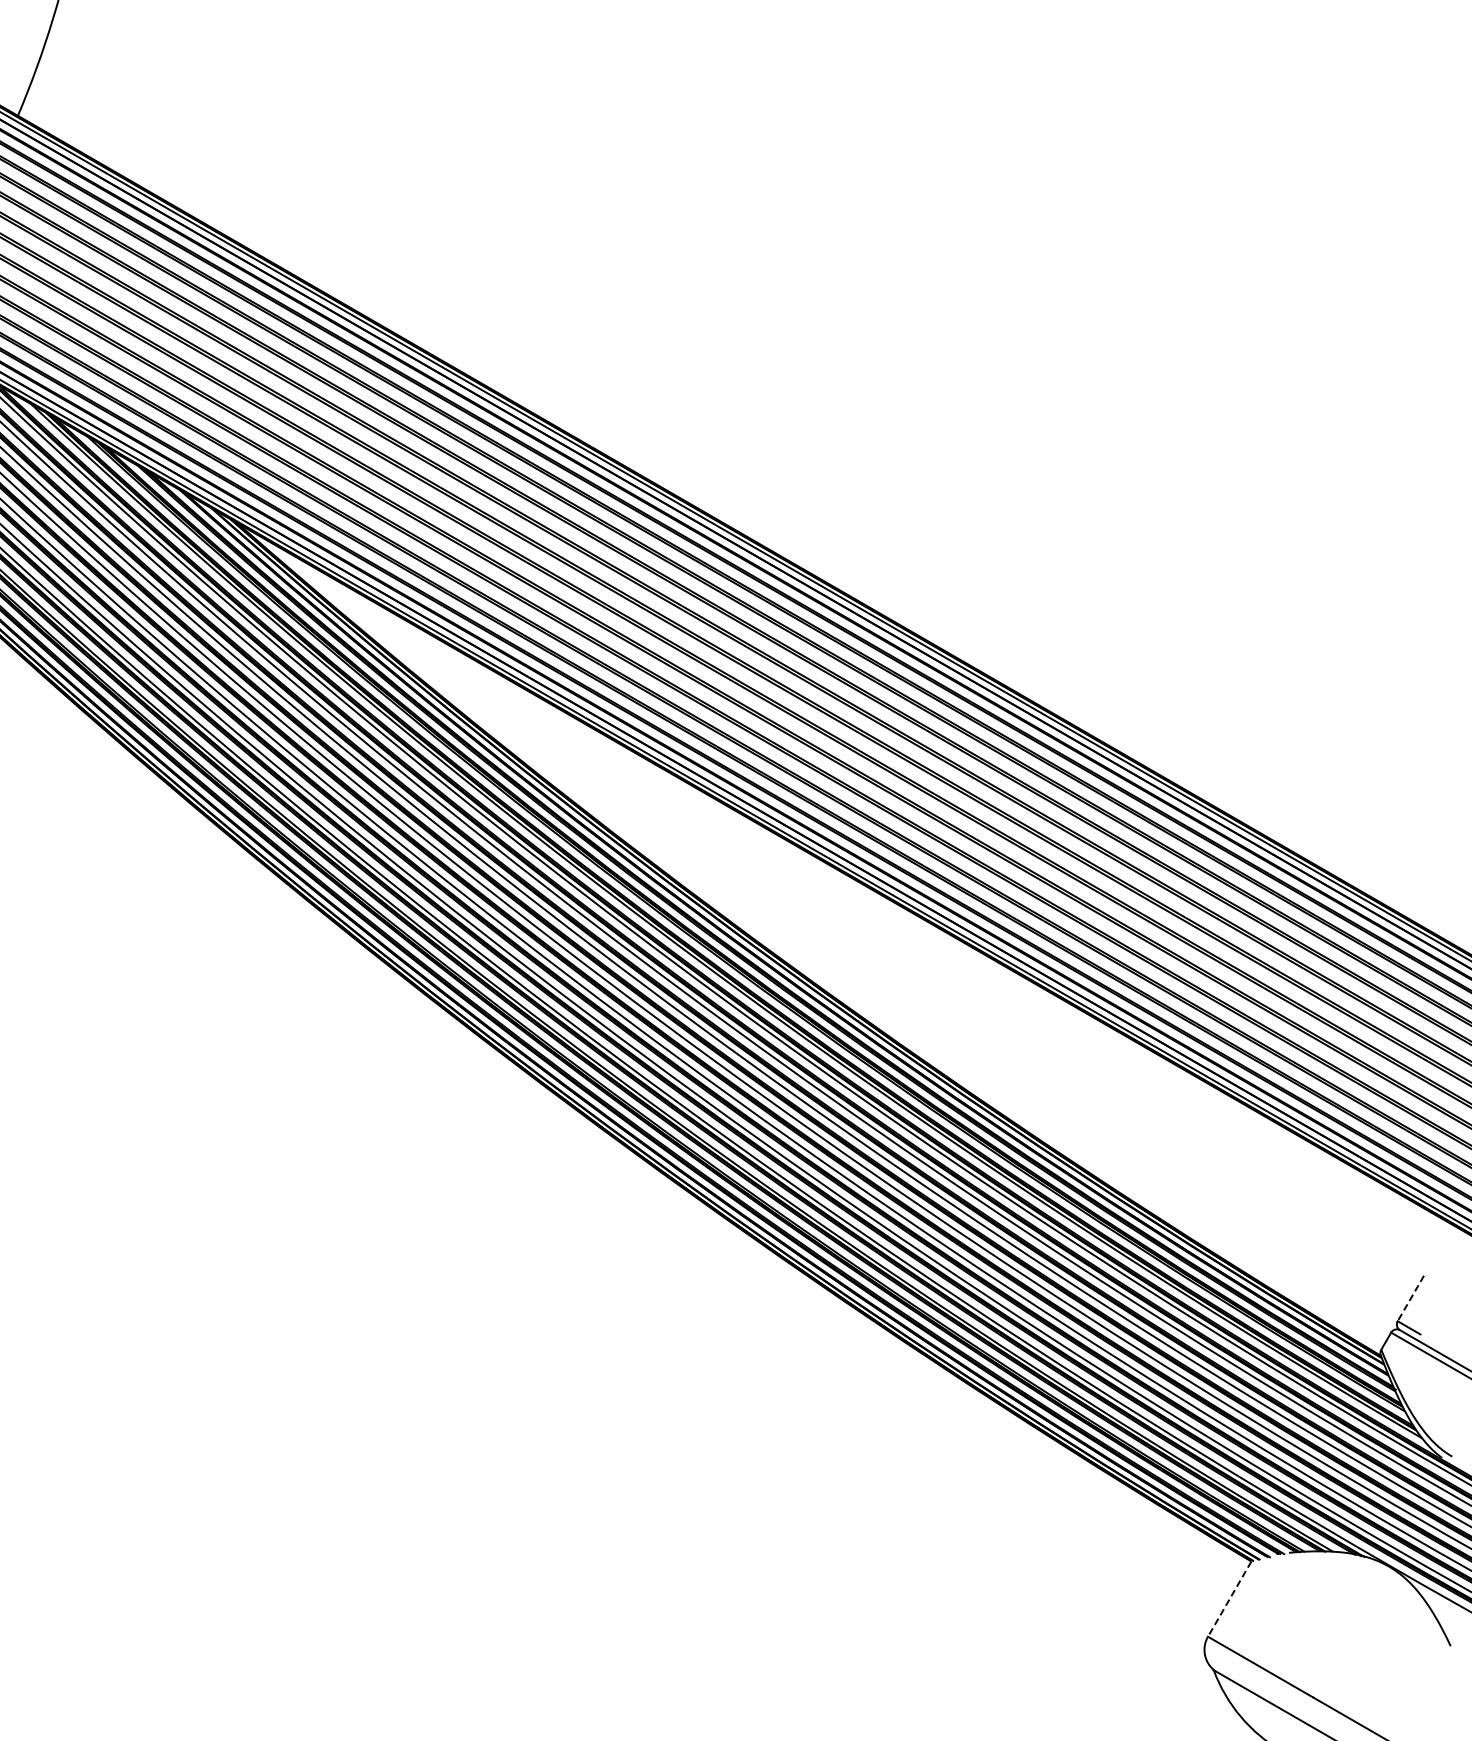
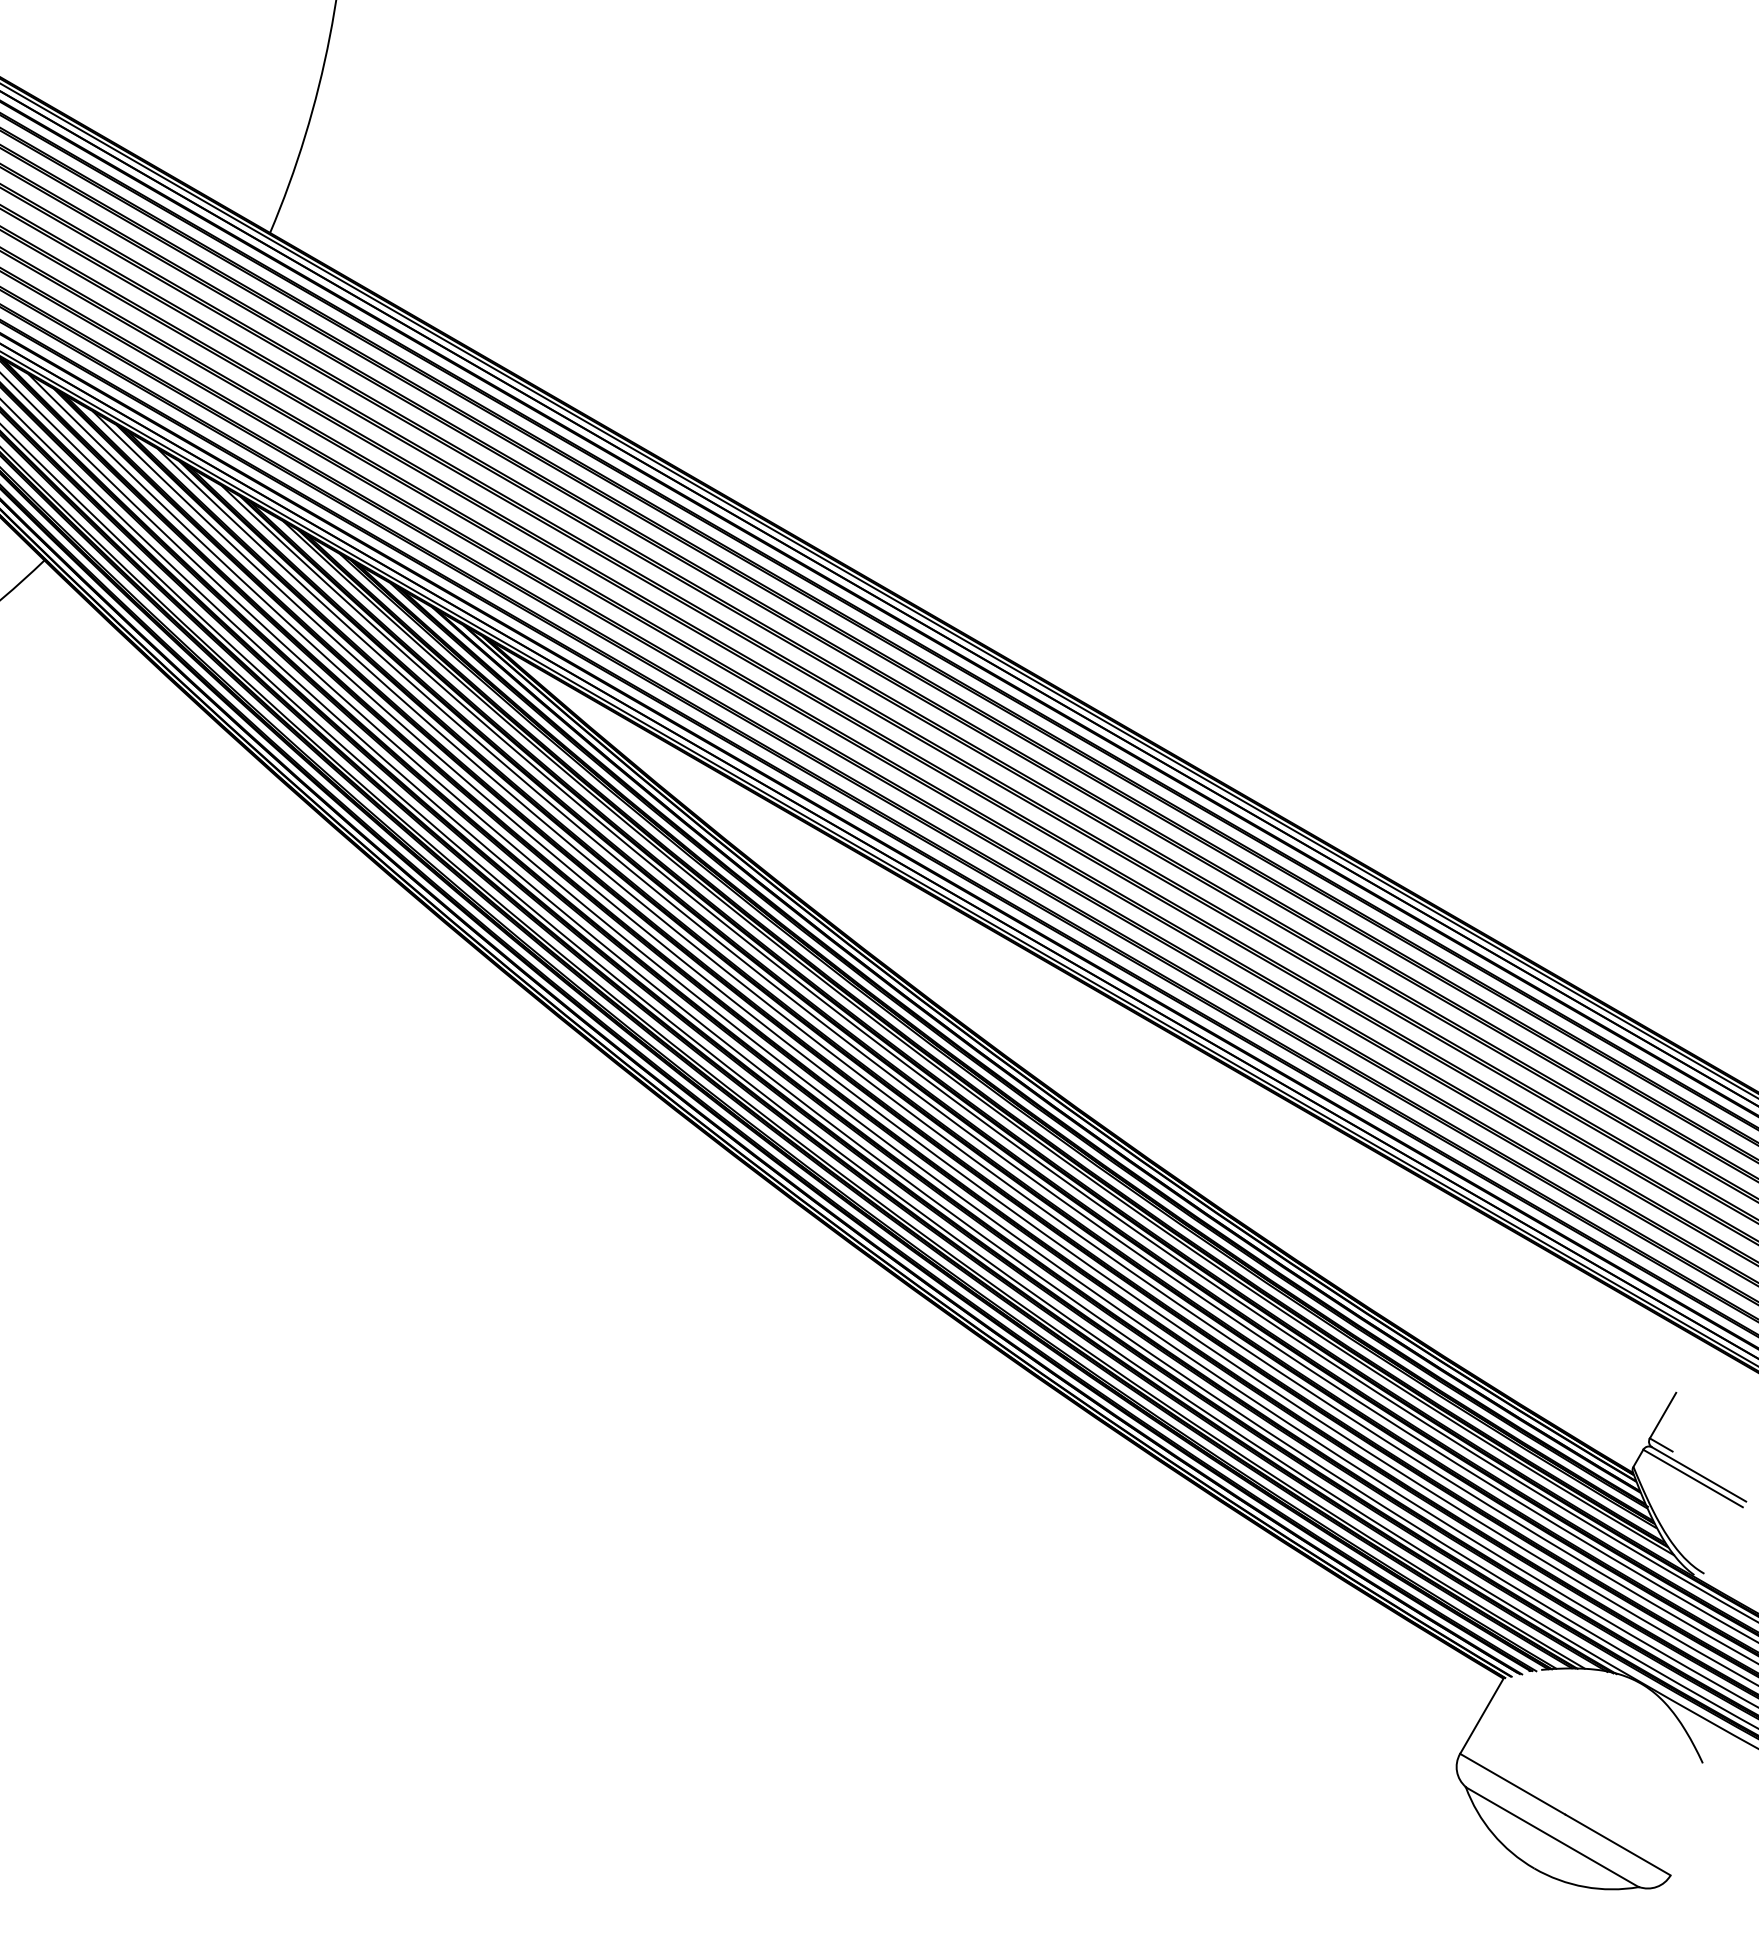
line: (1410, 1299) -> (1662, 1416), dashed -> solid
line: (1229, 1599) -> (1481, 1716), dashed -> solid

